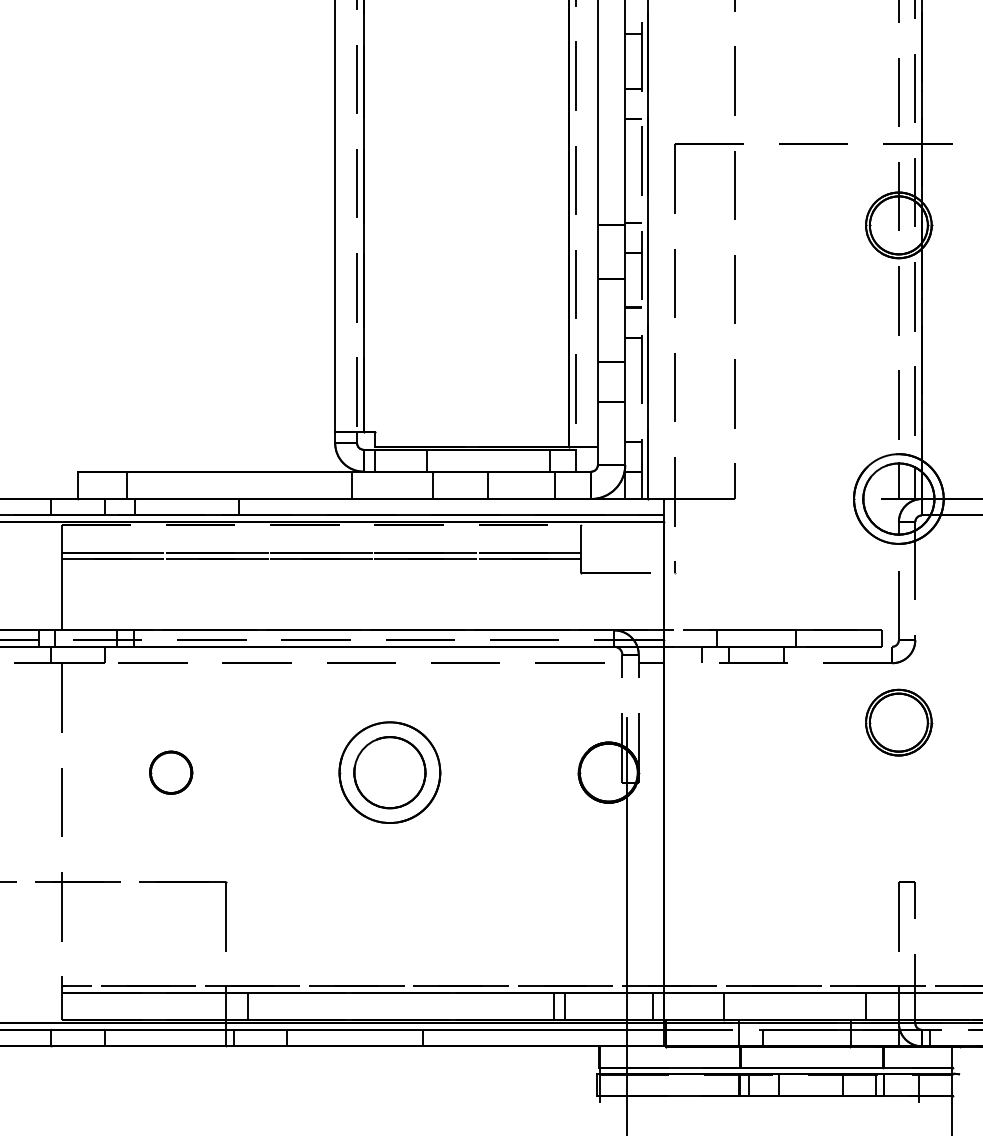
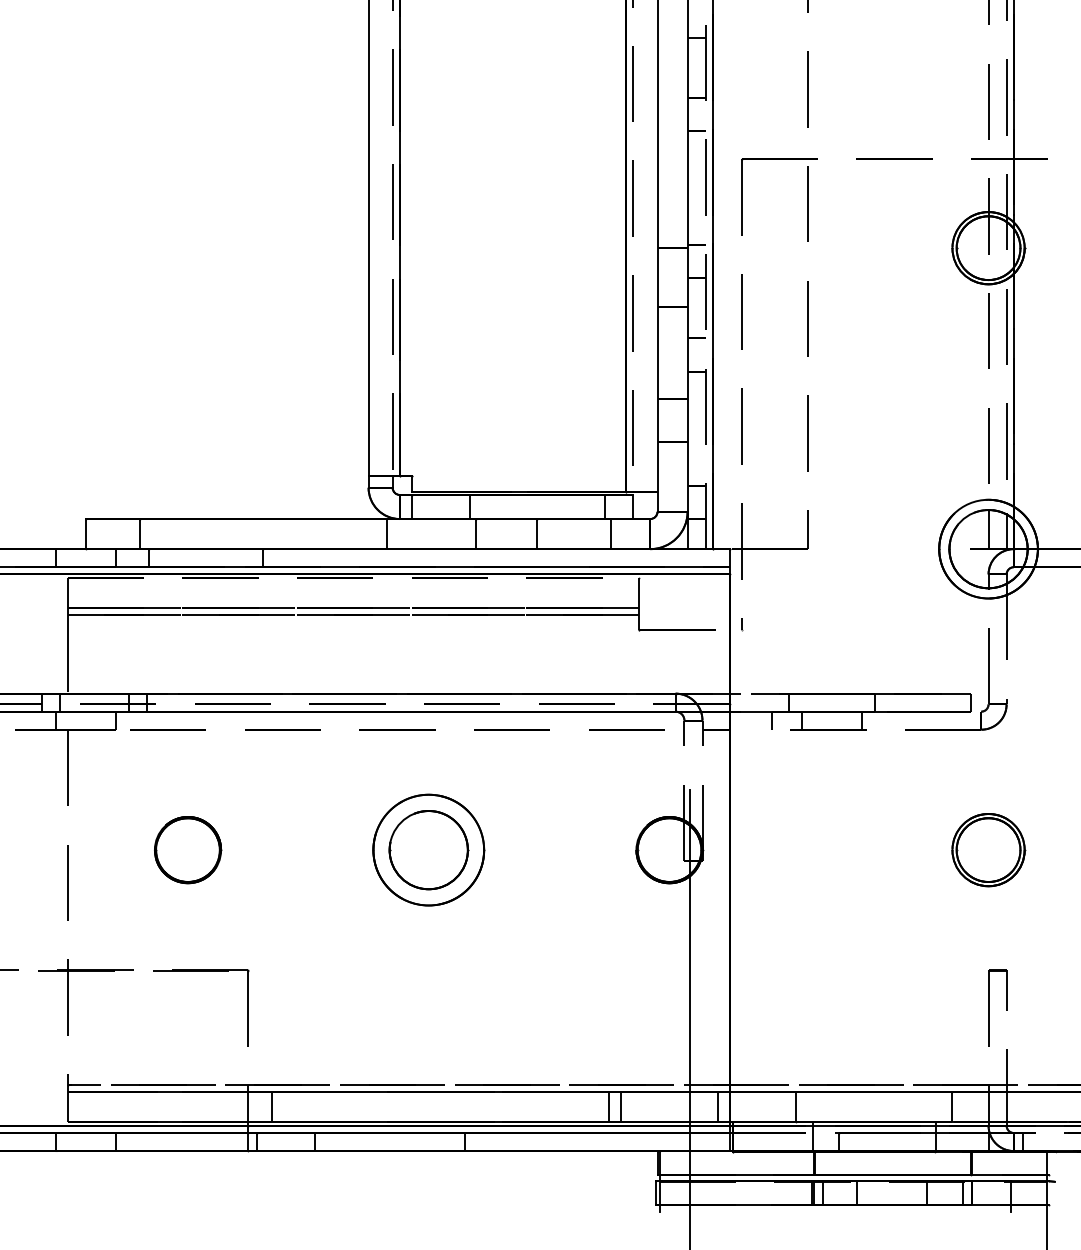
part: (898, 723) -> (988, 850), moved
part: (171, 773) -> (188, 850), size x1.43

